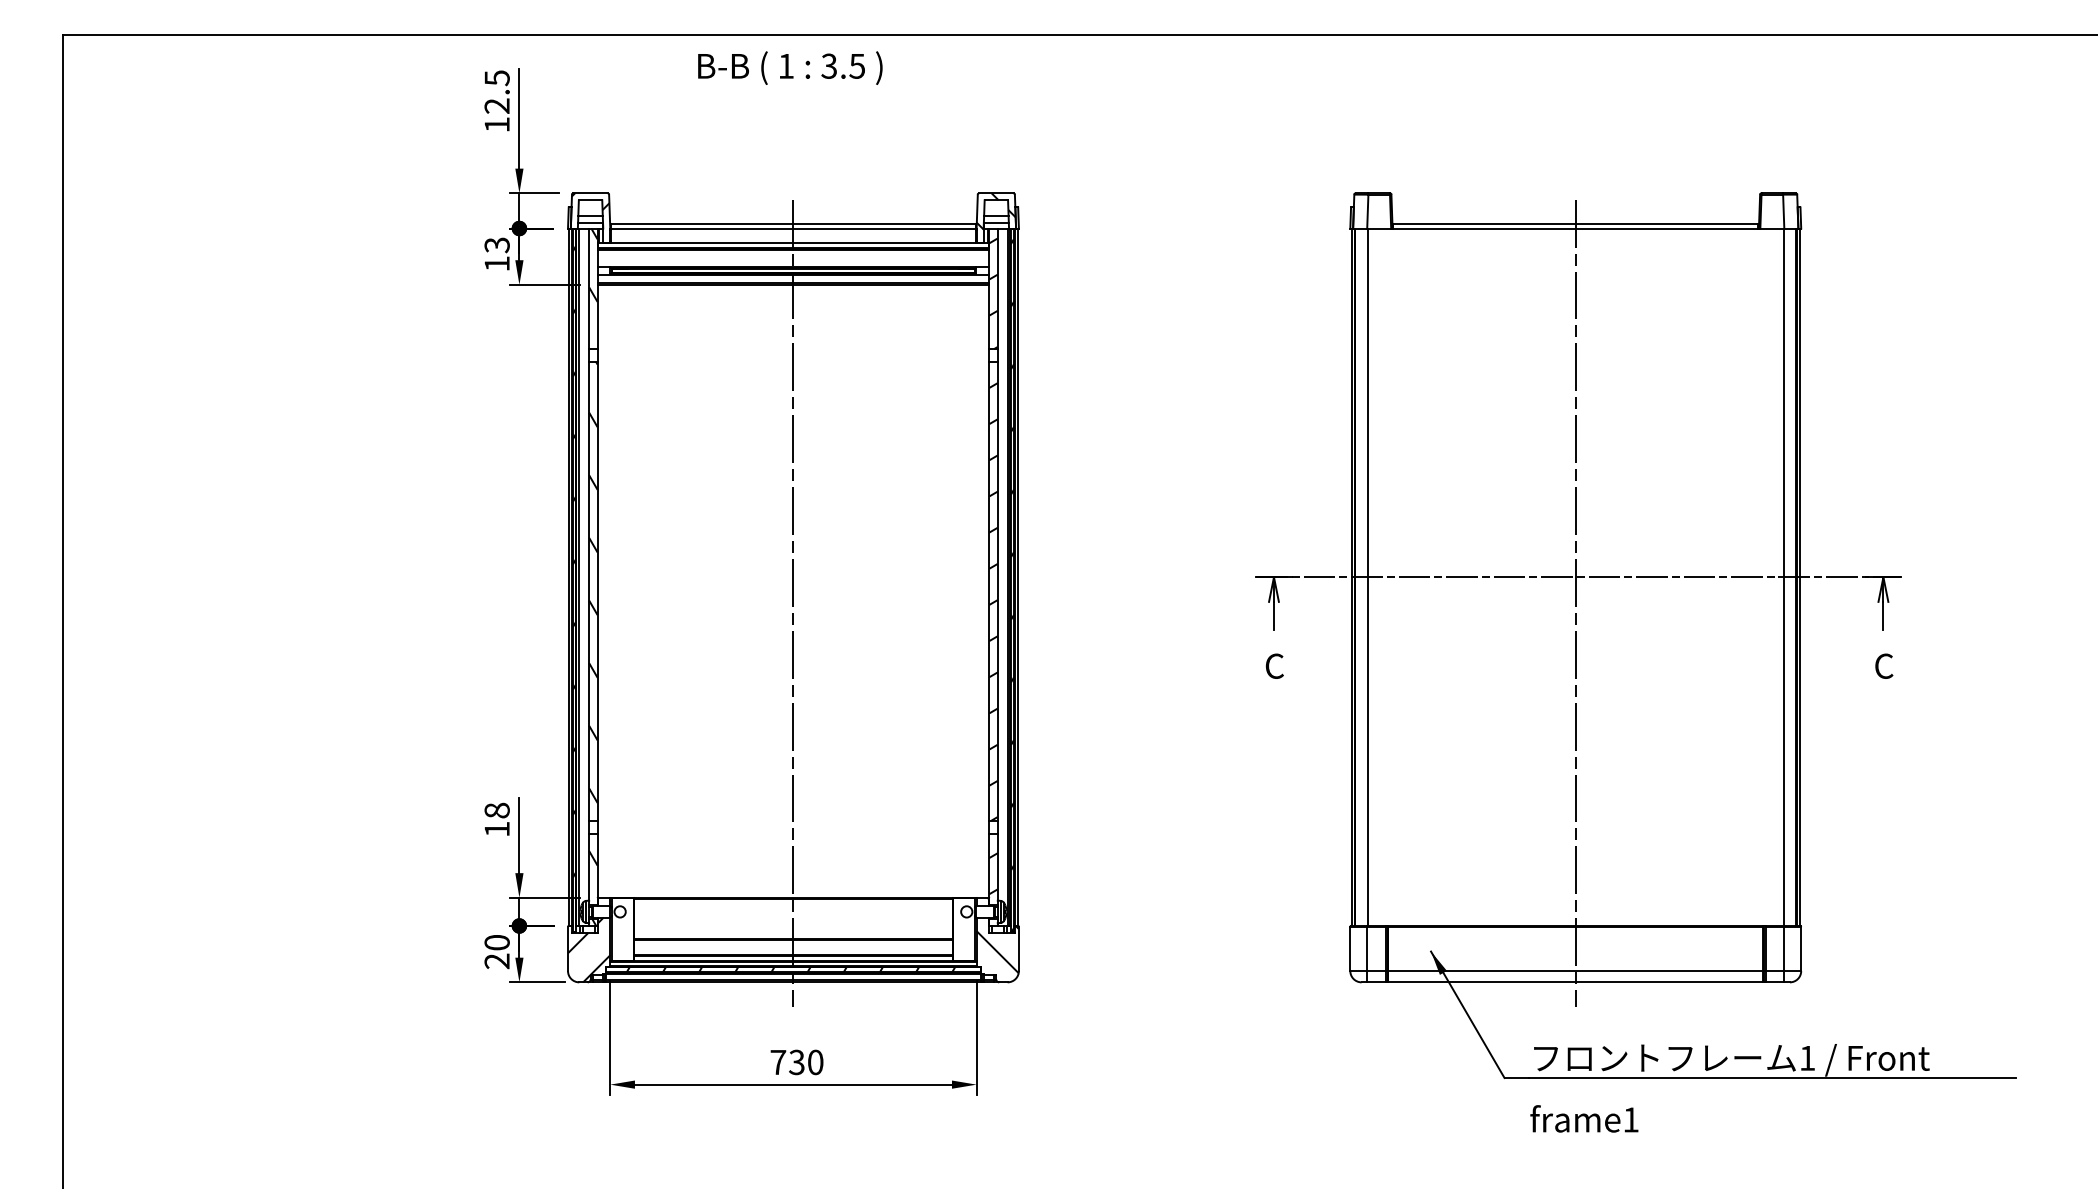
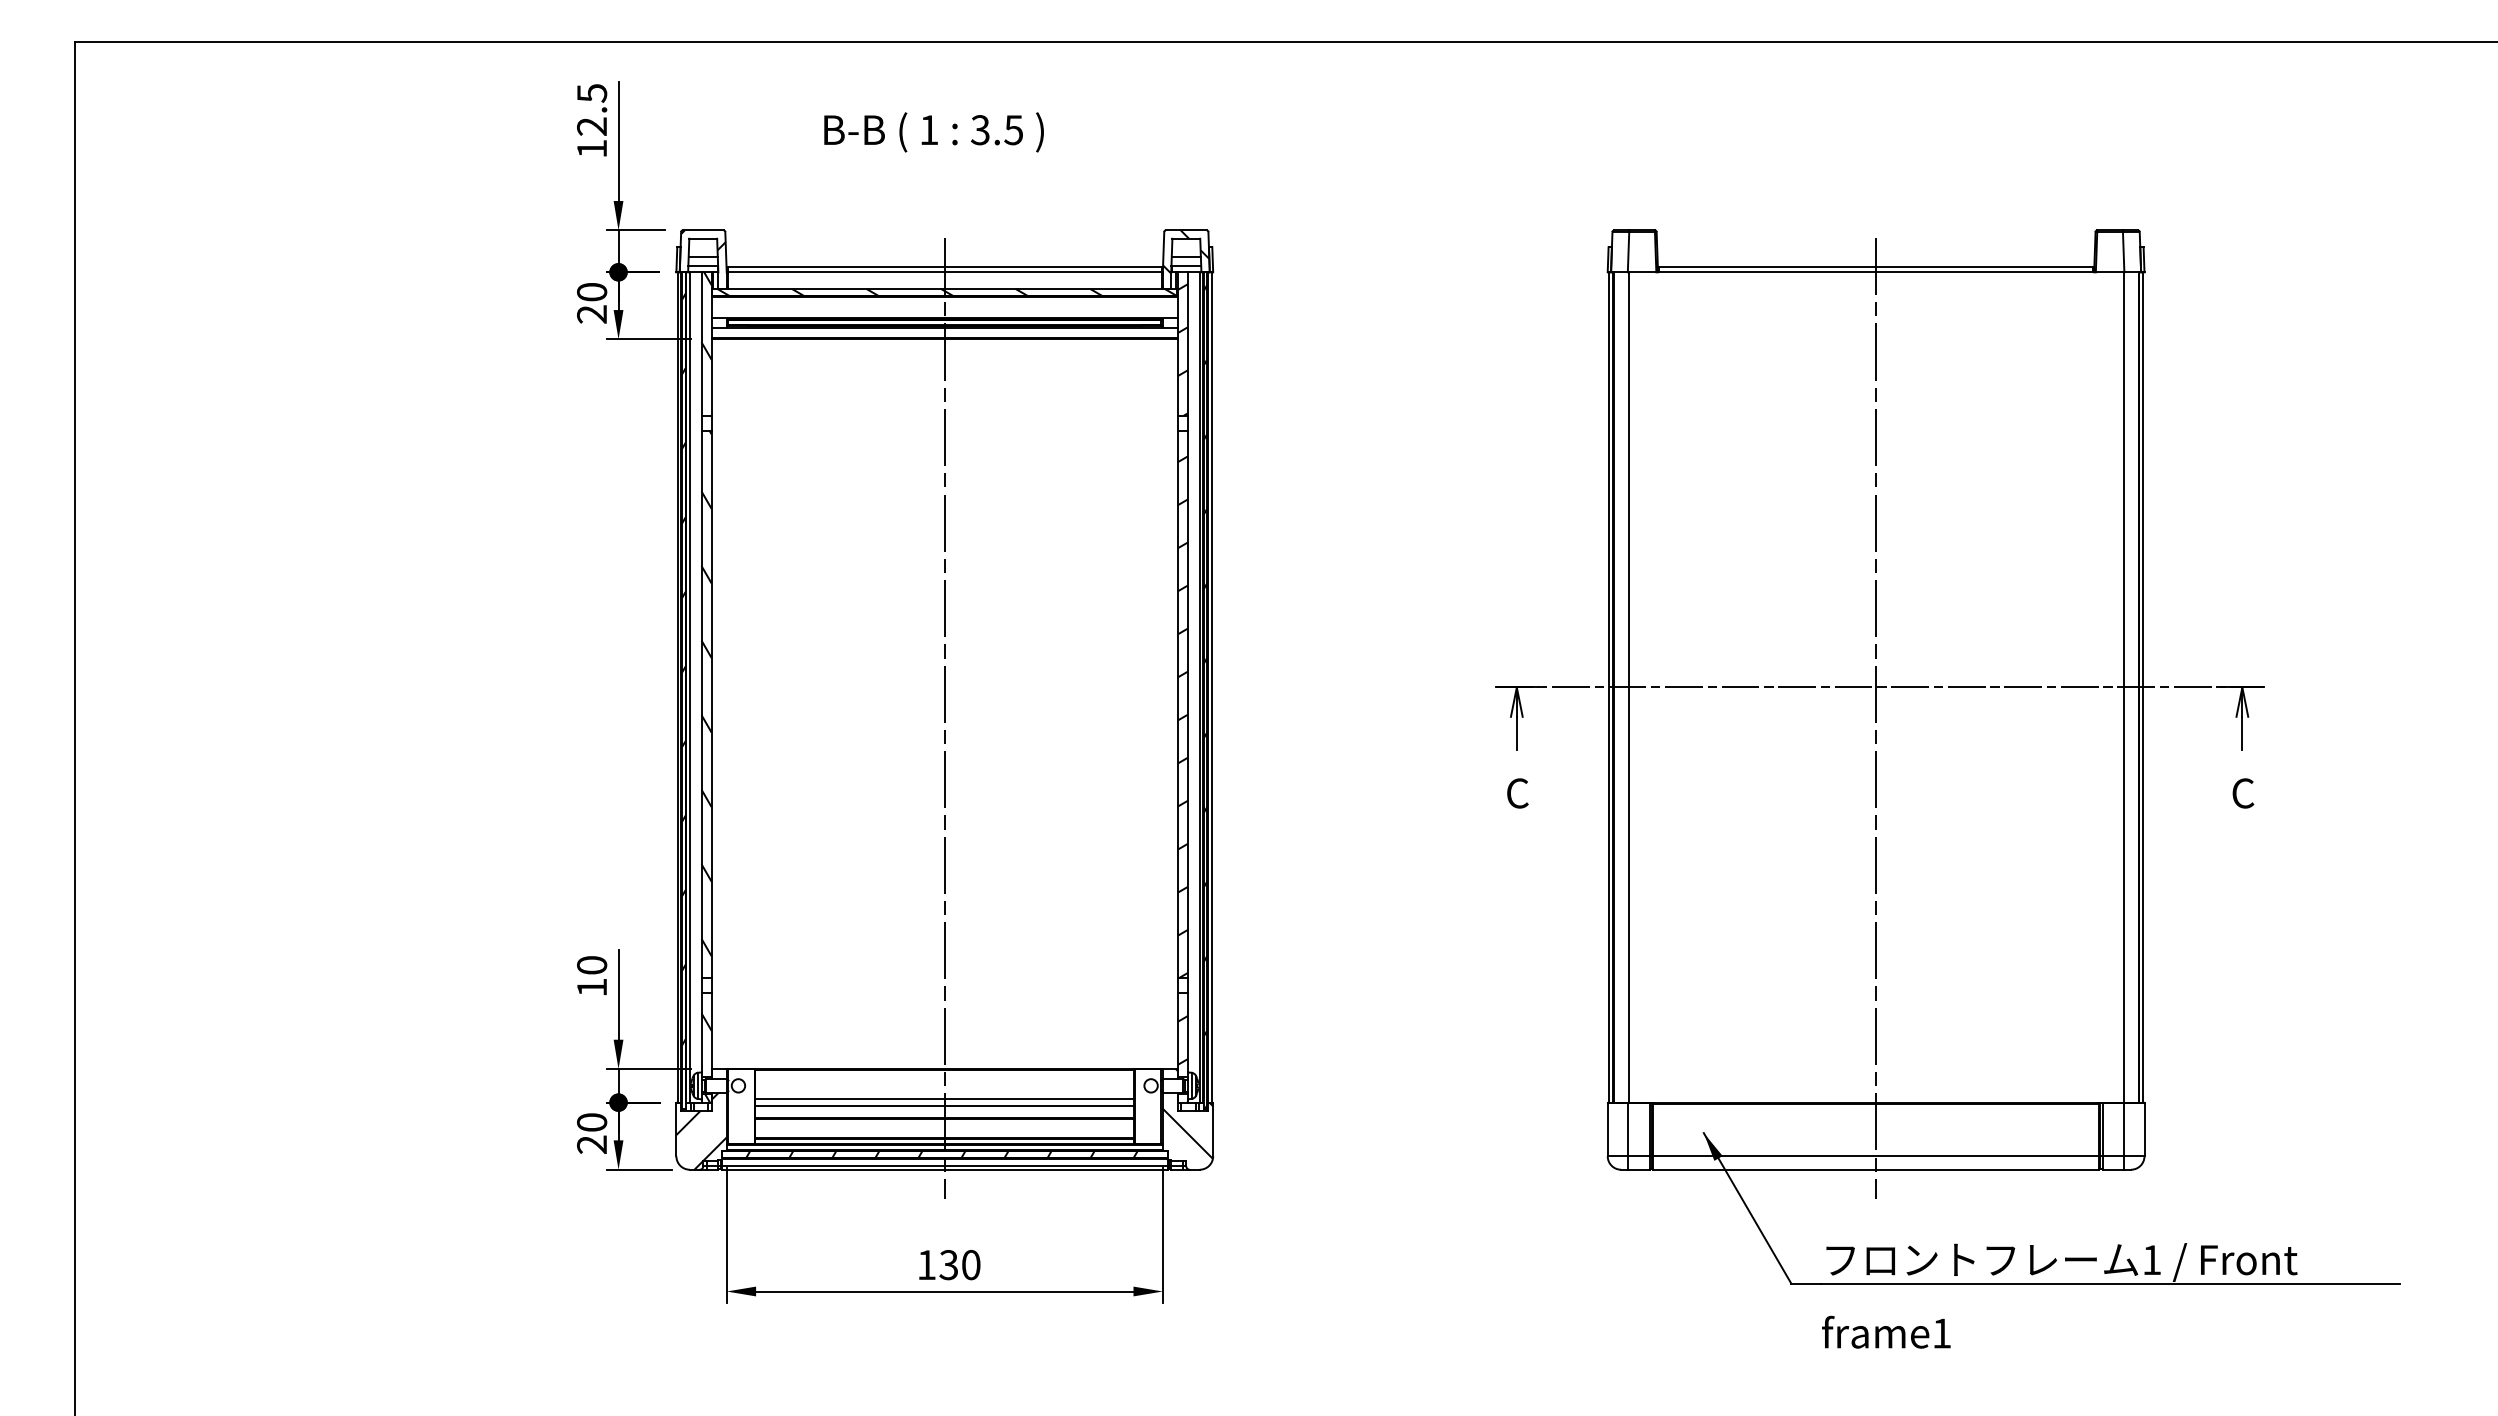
text: (789, 68) -> (933, 132), moved
hatch: (794, 245) -> (946, 292), added
text: (497, 254) -> (592, 303), 13 -> 20
text: (497, 810) -> (592, 965), 18 -> 10
line: (793, 923) -> (944, 1099), added
line: (793, 928) -> (944, 1105), added
text: (778, 1061) -> (926, 1264), 730 -> 130

